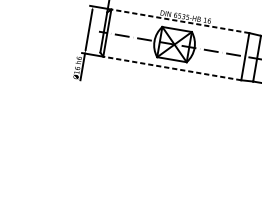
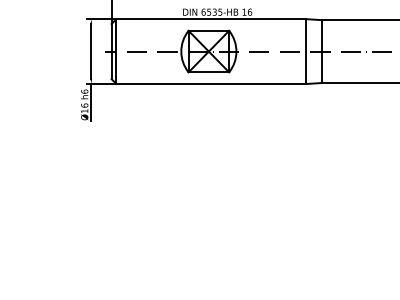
line: (180, 21) -> (211, 19), dashed -> solid
line: (172, 68) -> (211, 84), dashed -> solid

